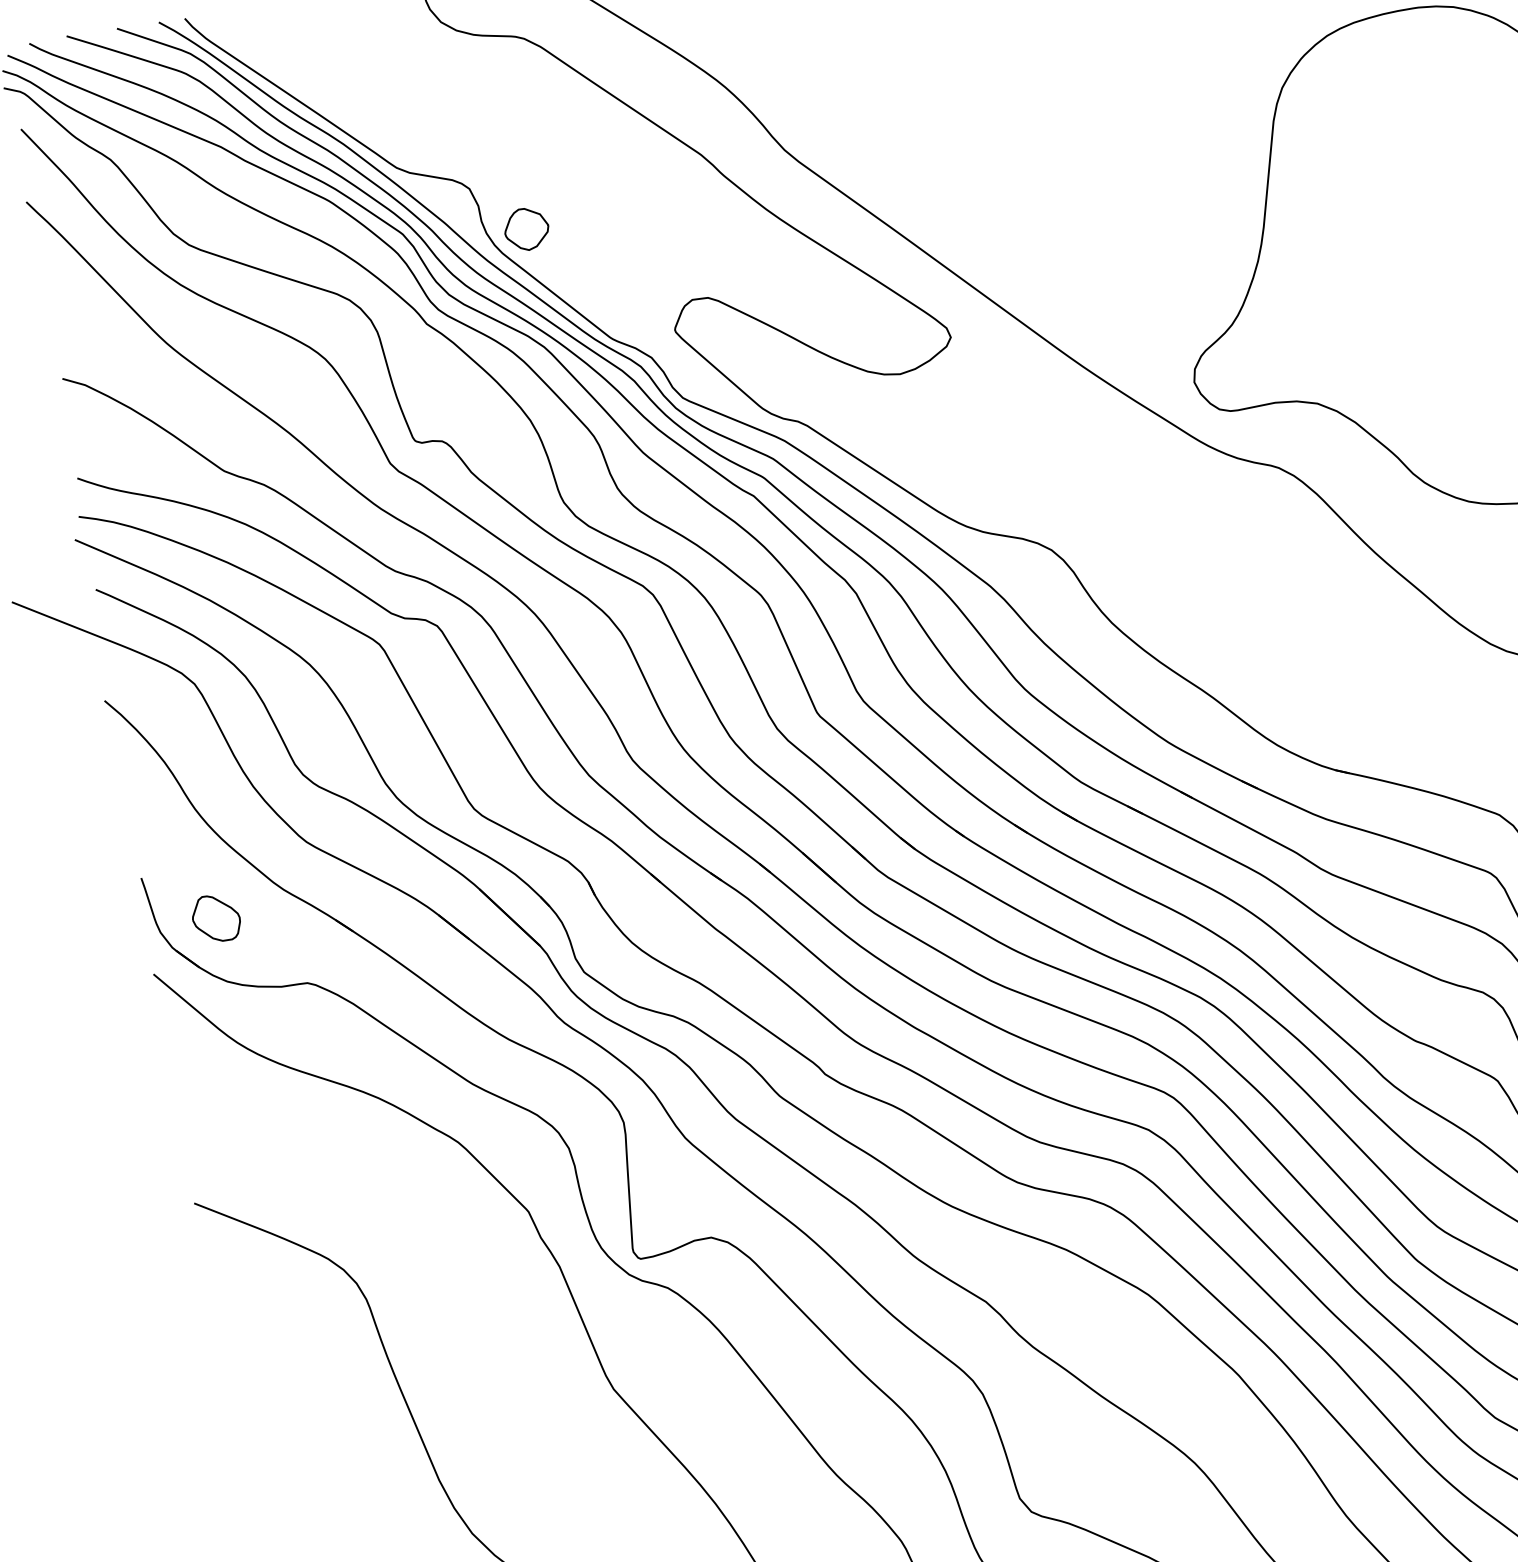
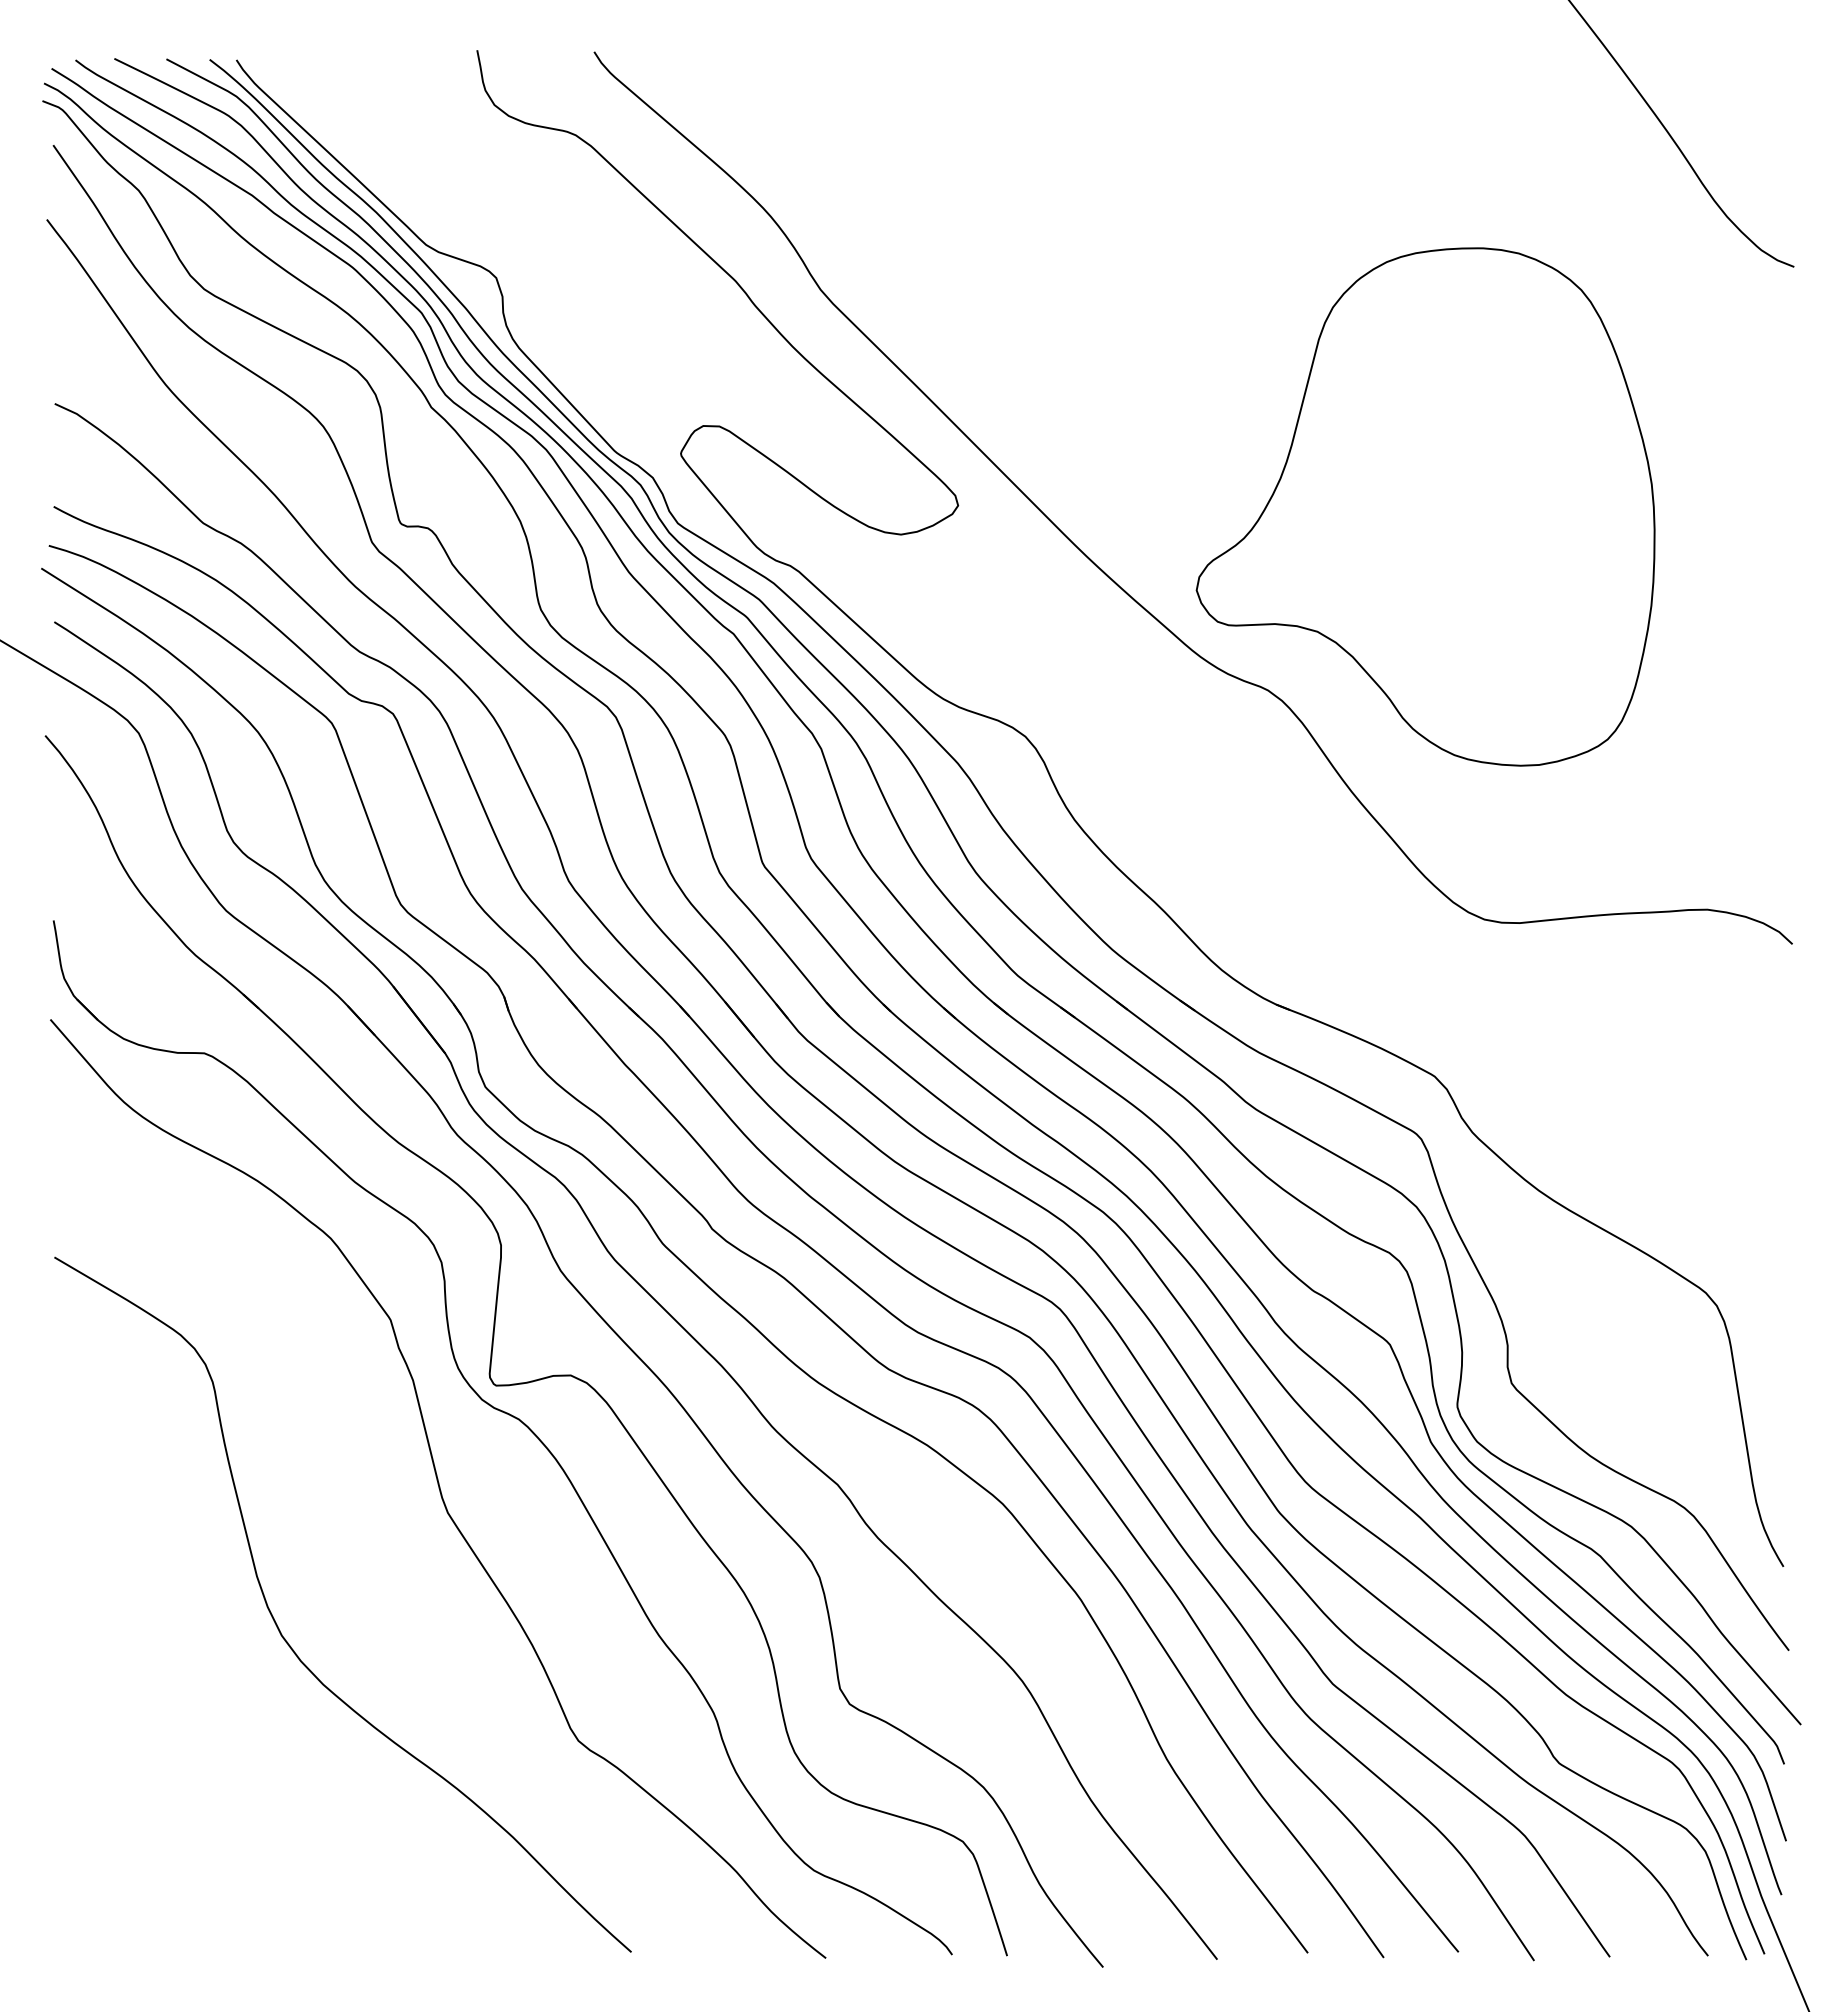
part: (526, 228) -> (547, 327), removed
part: (215, 917) -> (122, 972), removed

